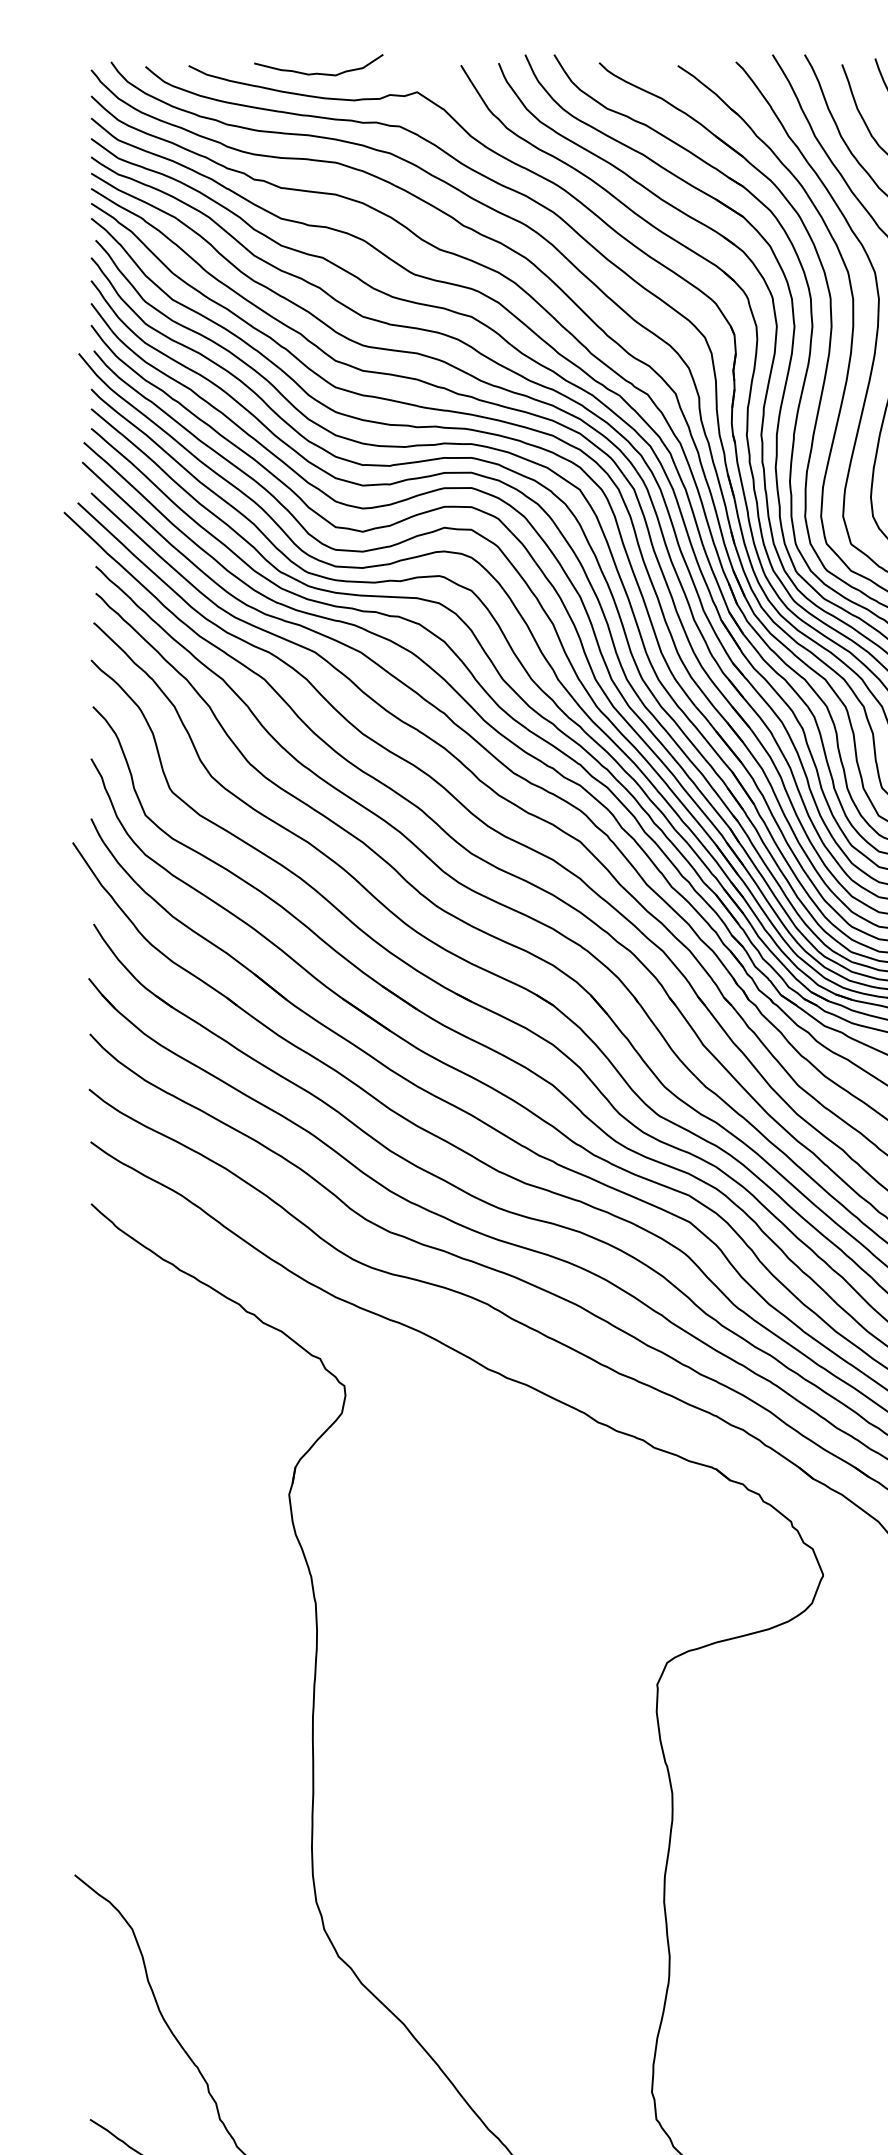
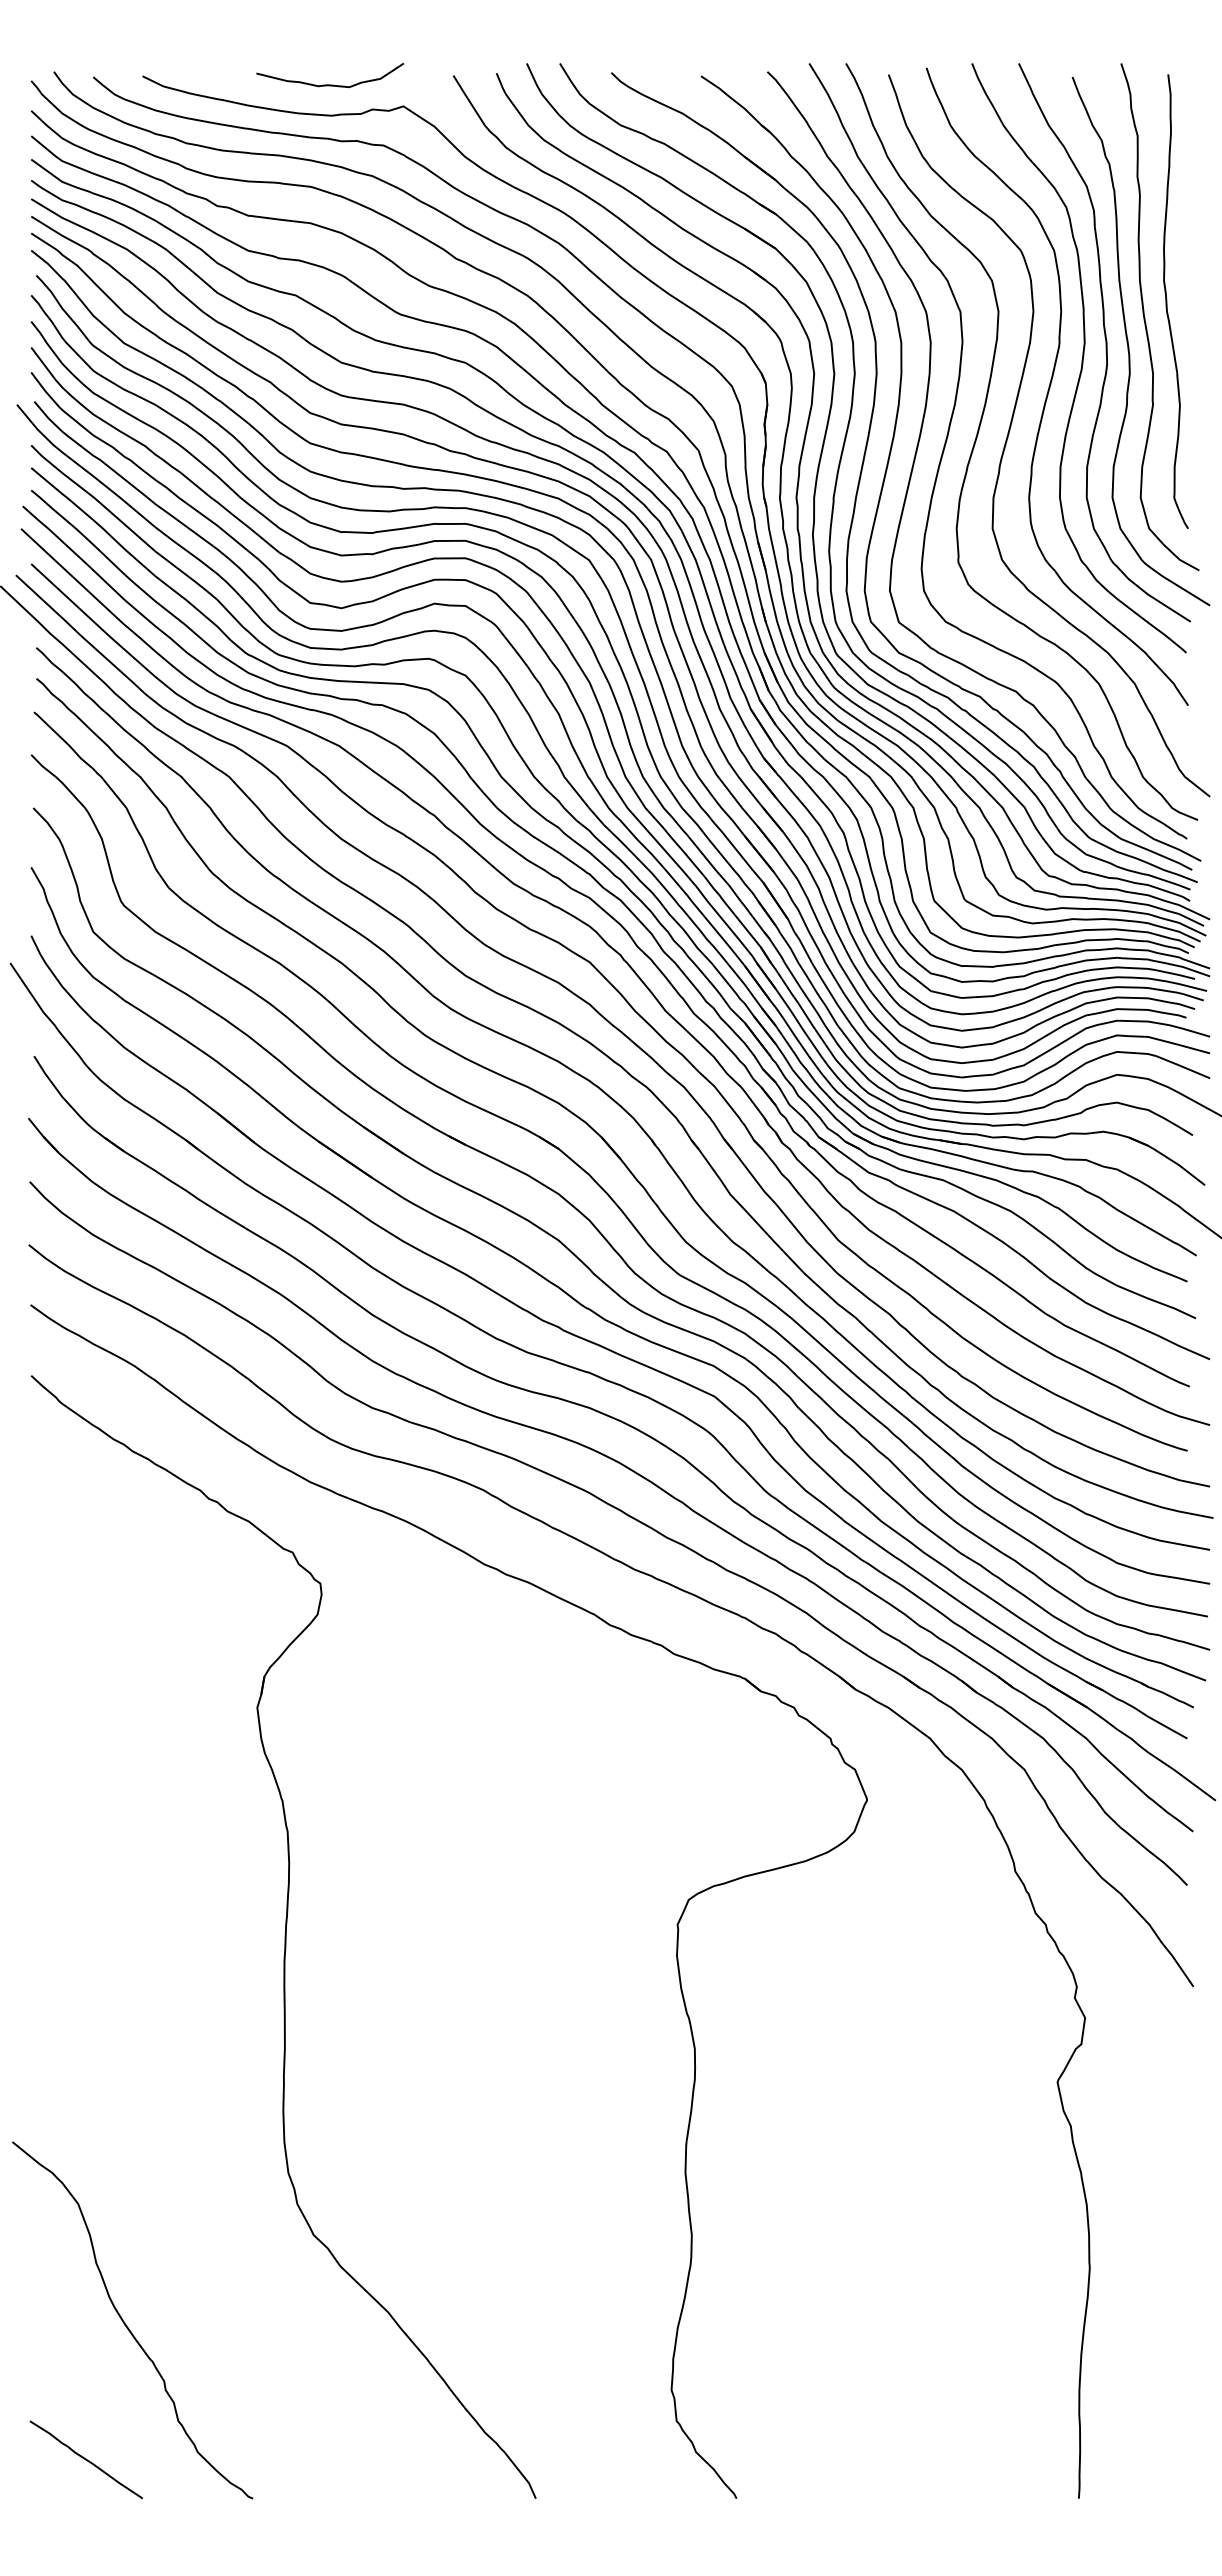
curve: (318, 73) -> (329, 84), moved

